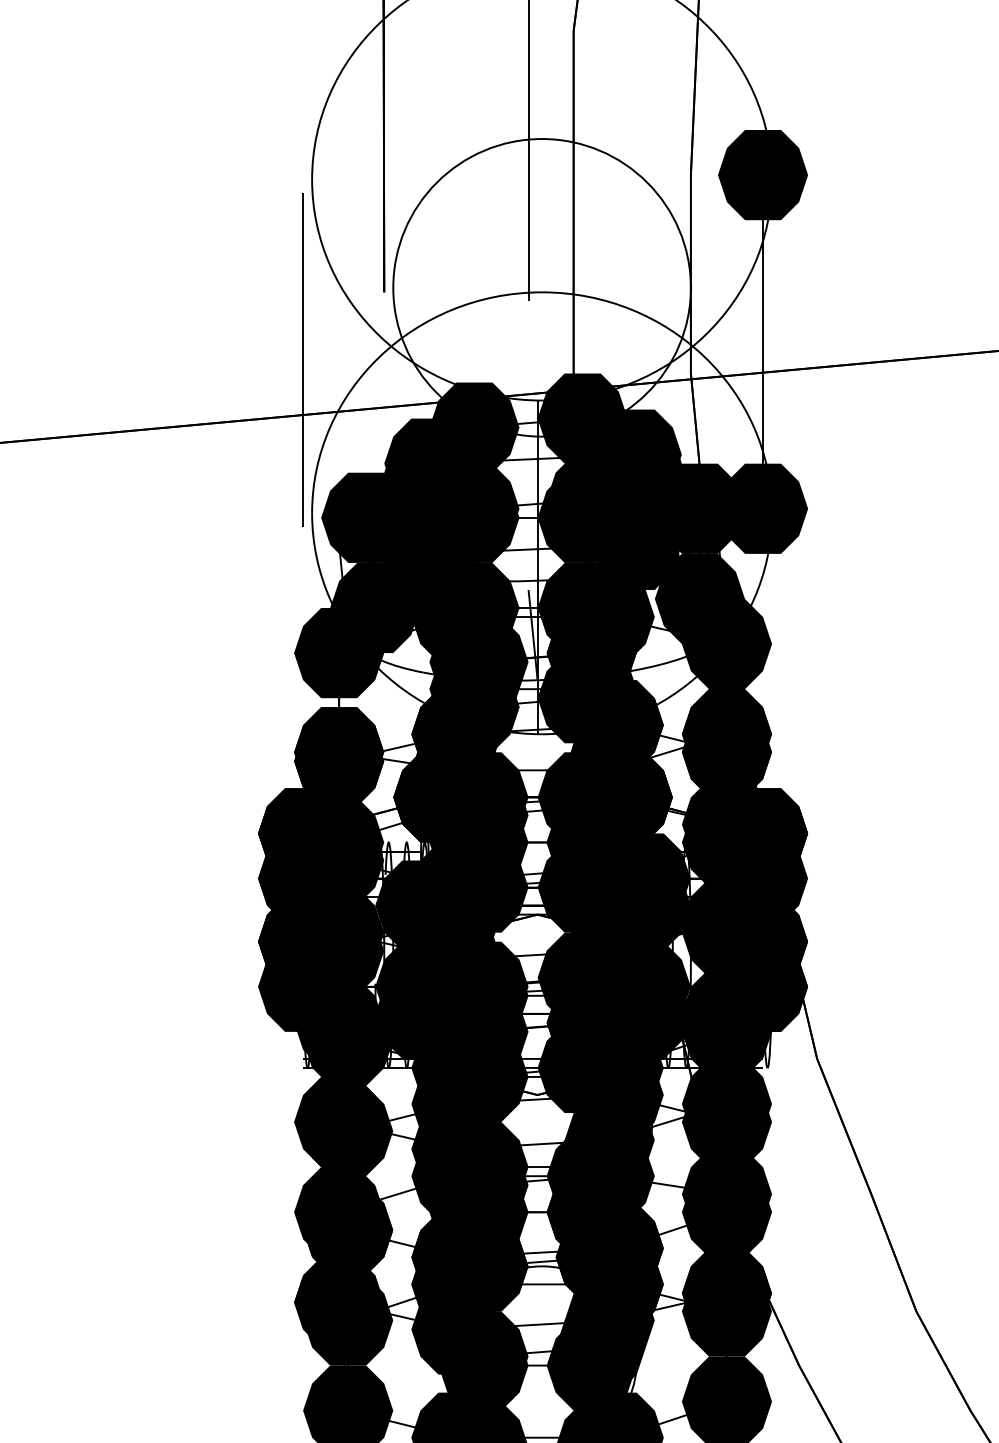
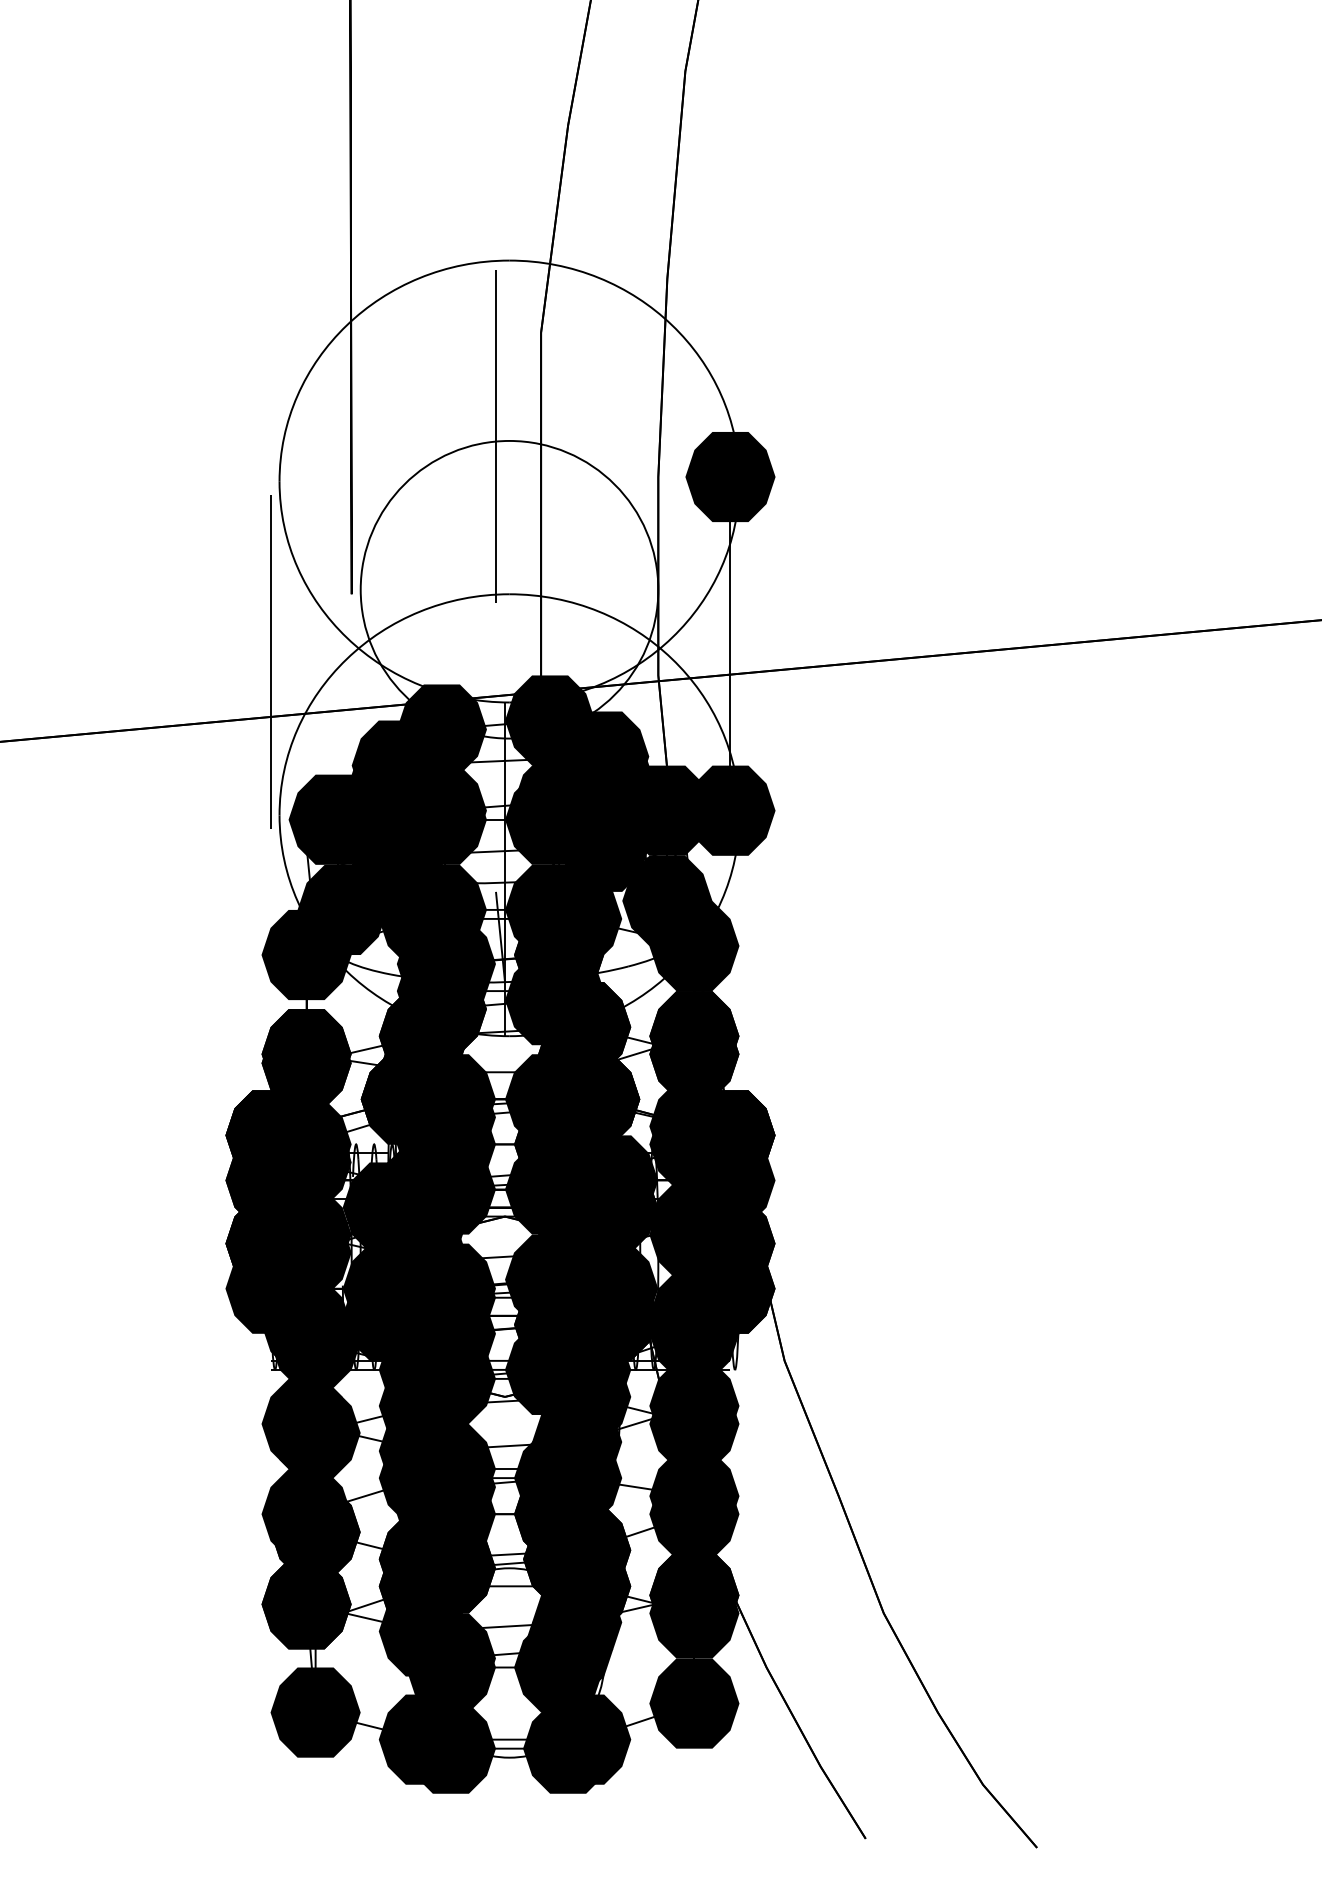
fill: (348, 1320) -> (315, 1622), removed

